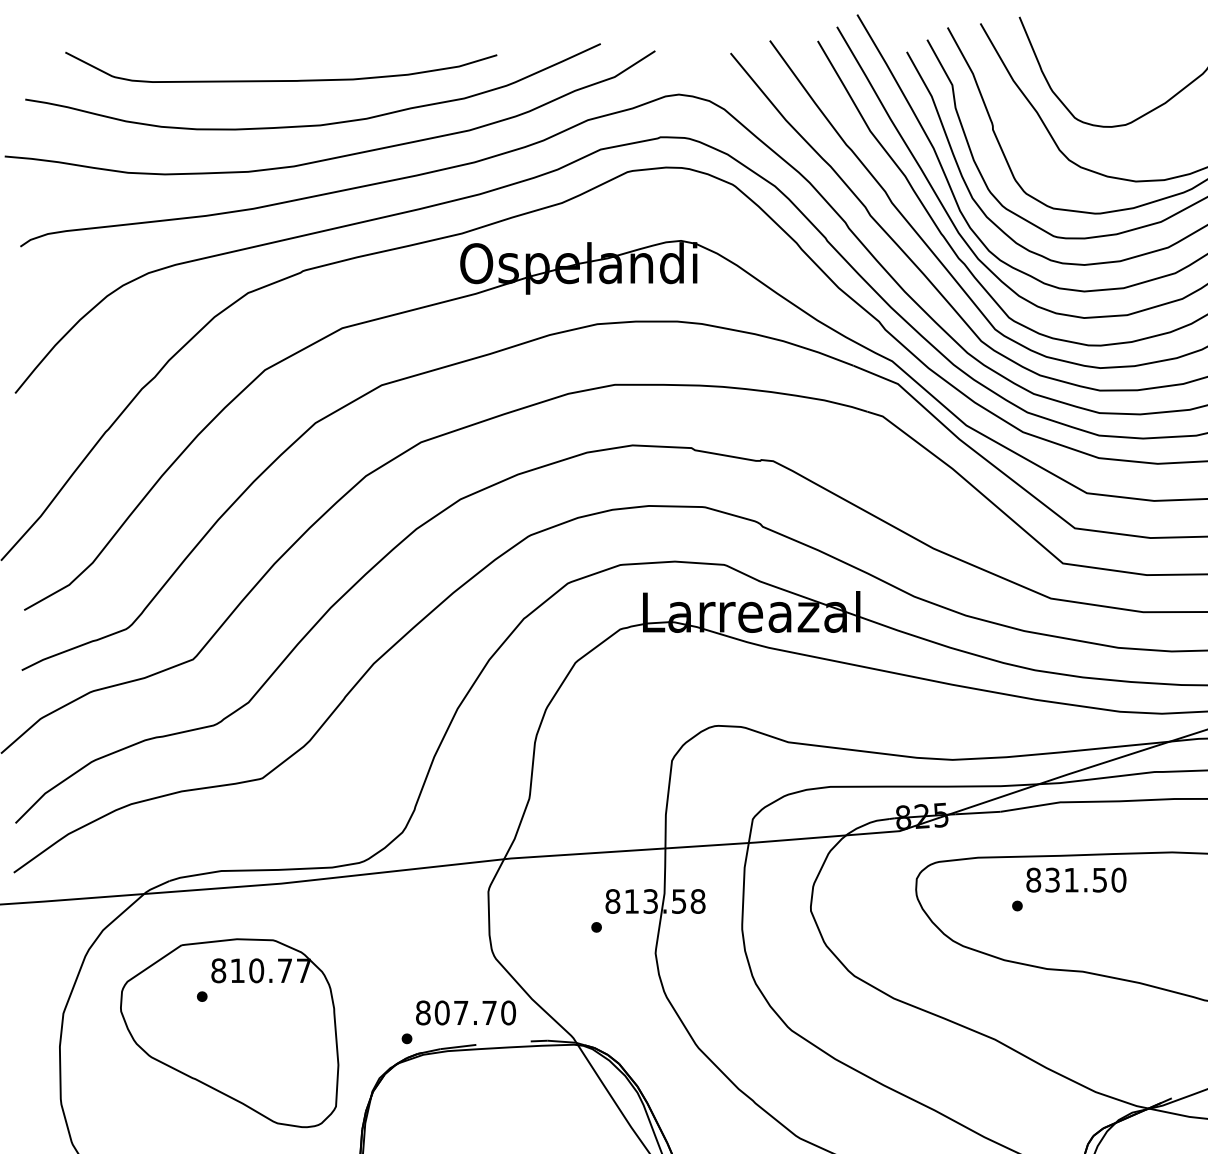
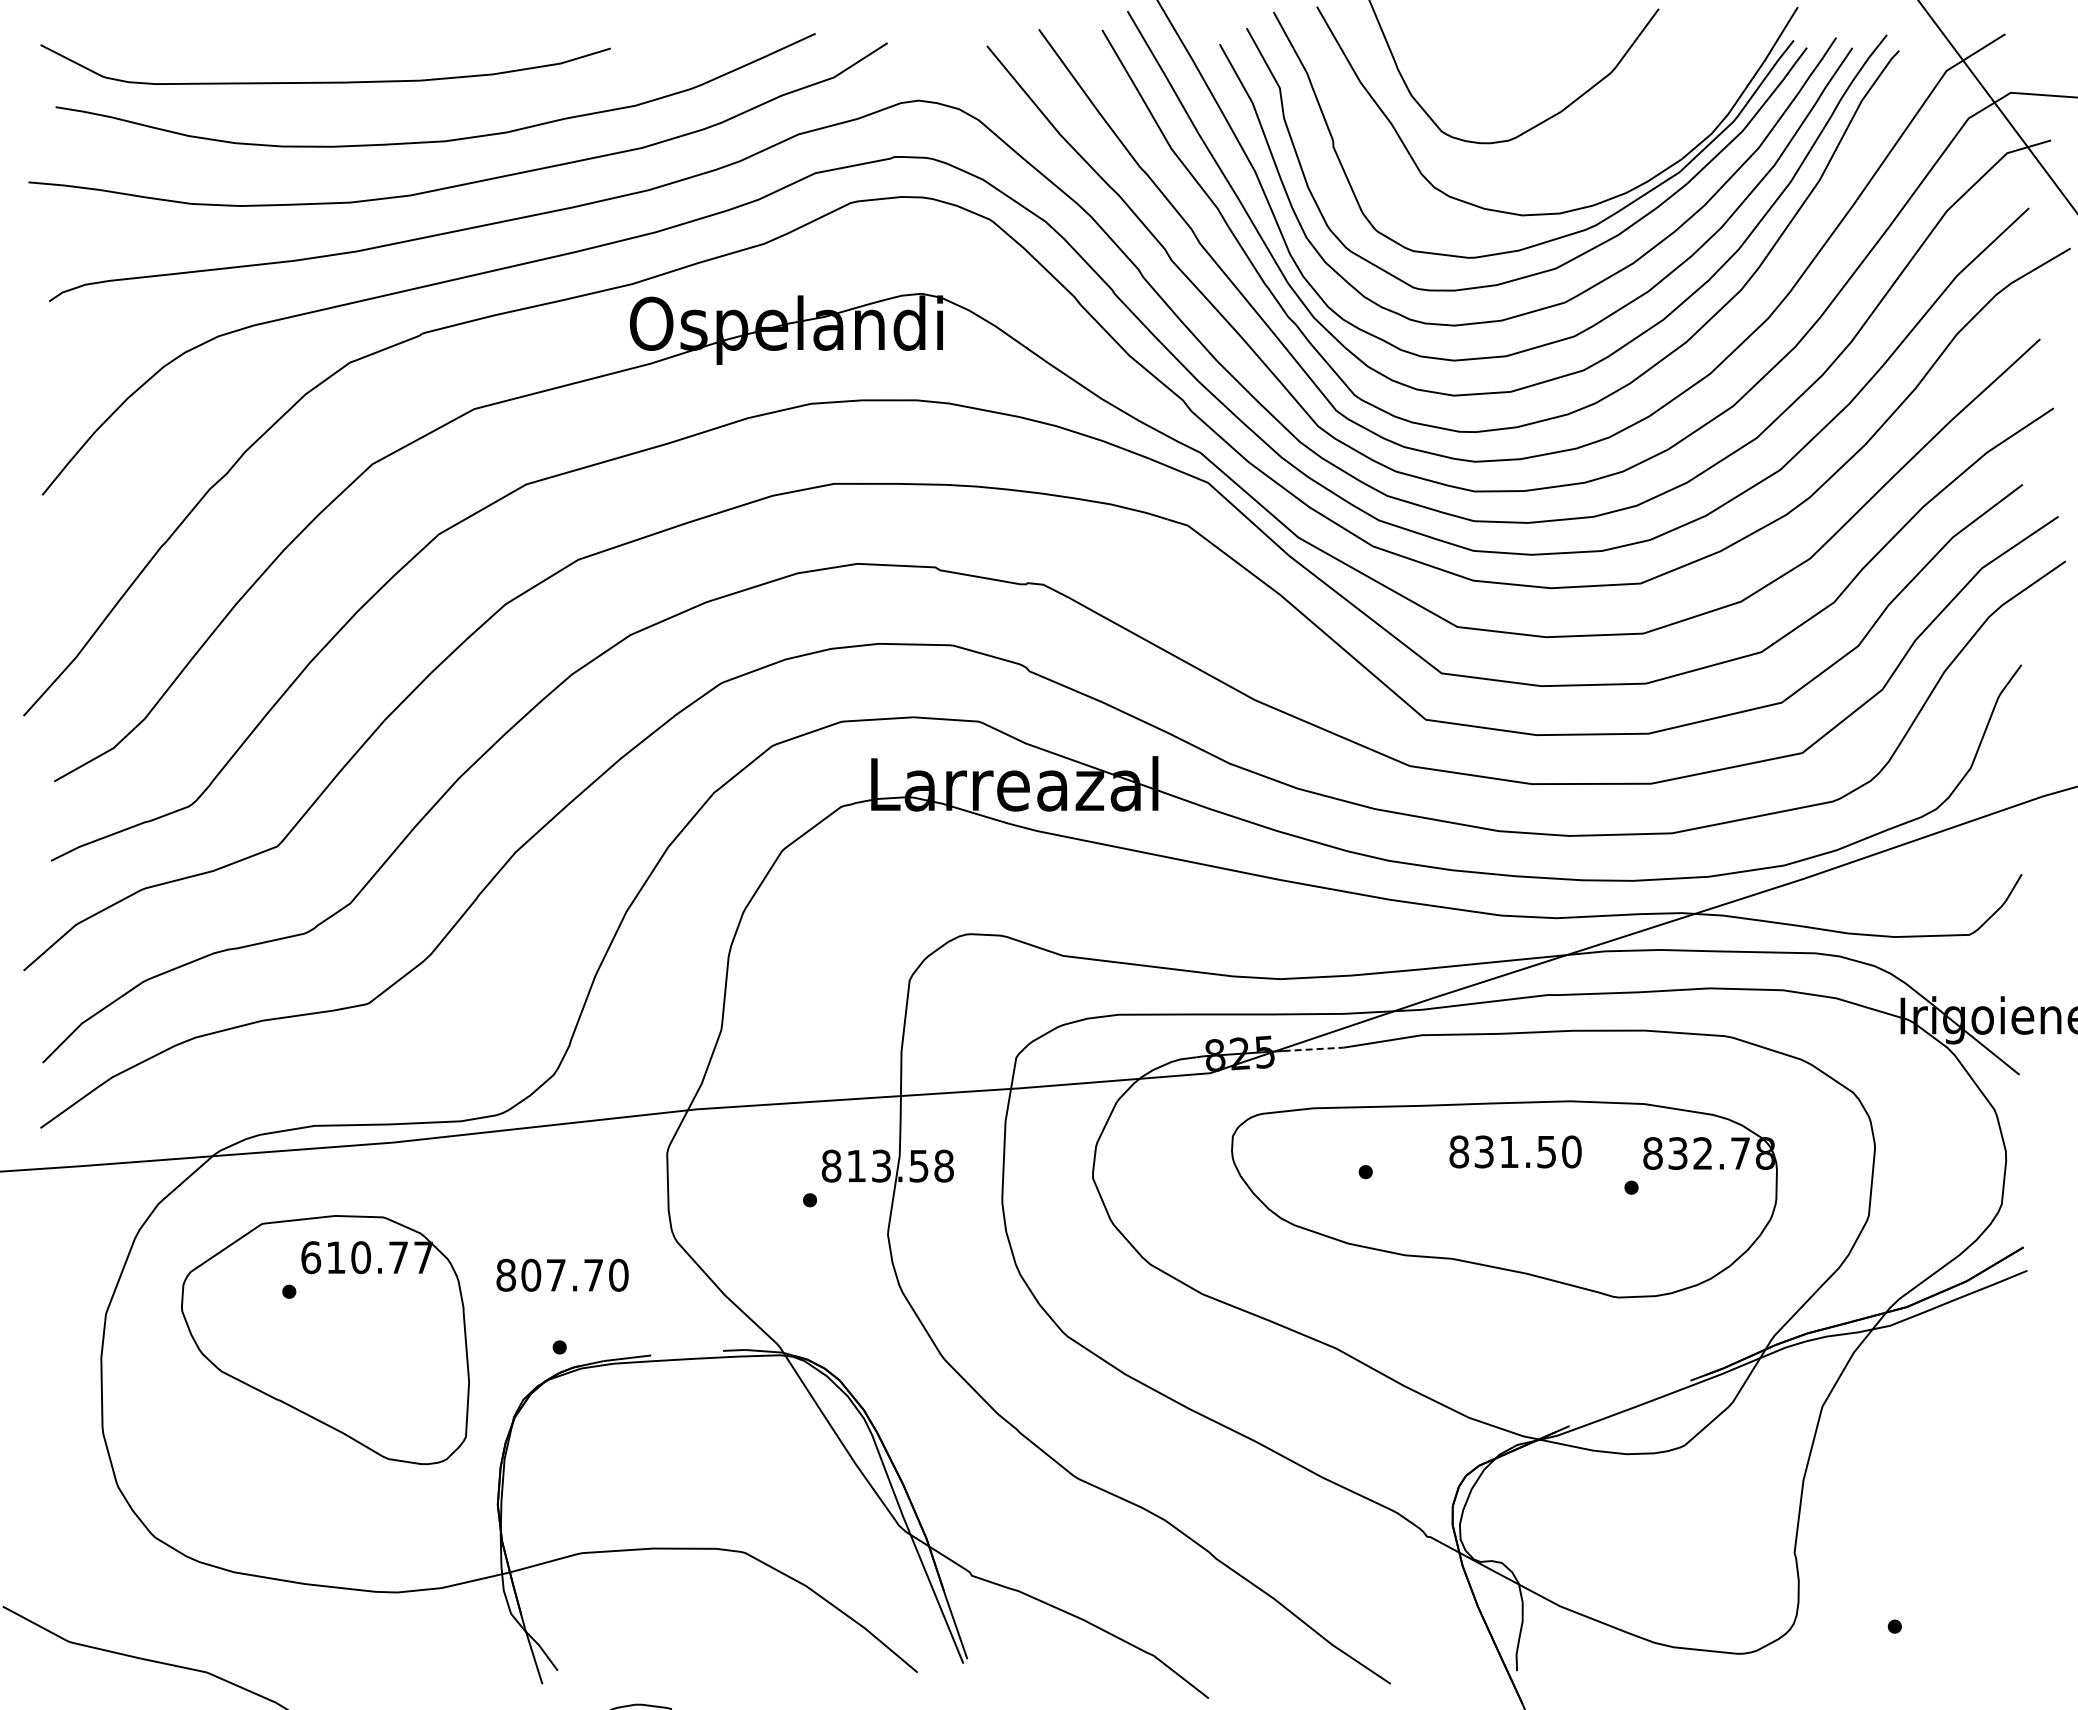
curve: (281, 80) -> (325, 81), moved
line: (978, 813) -> (1314, 1049), solid -> dashed
text: (1076, 879) -> (1515, 1151), moved
text: (219, 970) -> (311, 1257), 810.77 -> 610.77
text: (465, 1012) -> (562, 1274), moved

